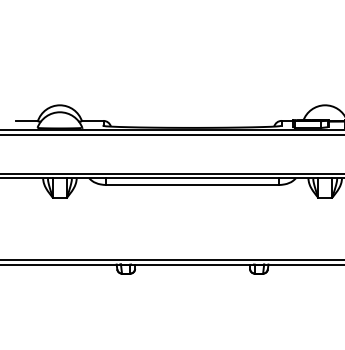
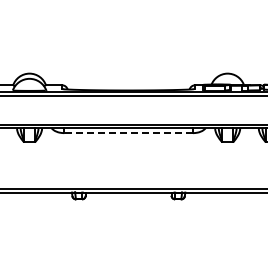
line: (192, 185) -> (128, 133), solid -> dashed

